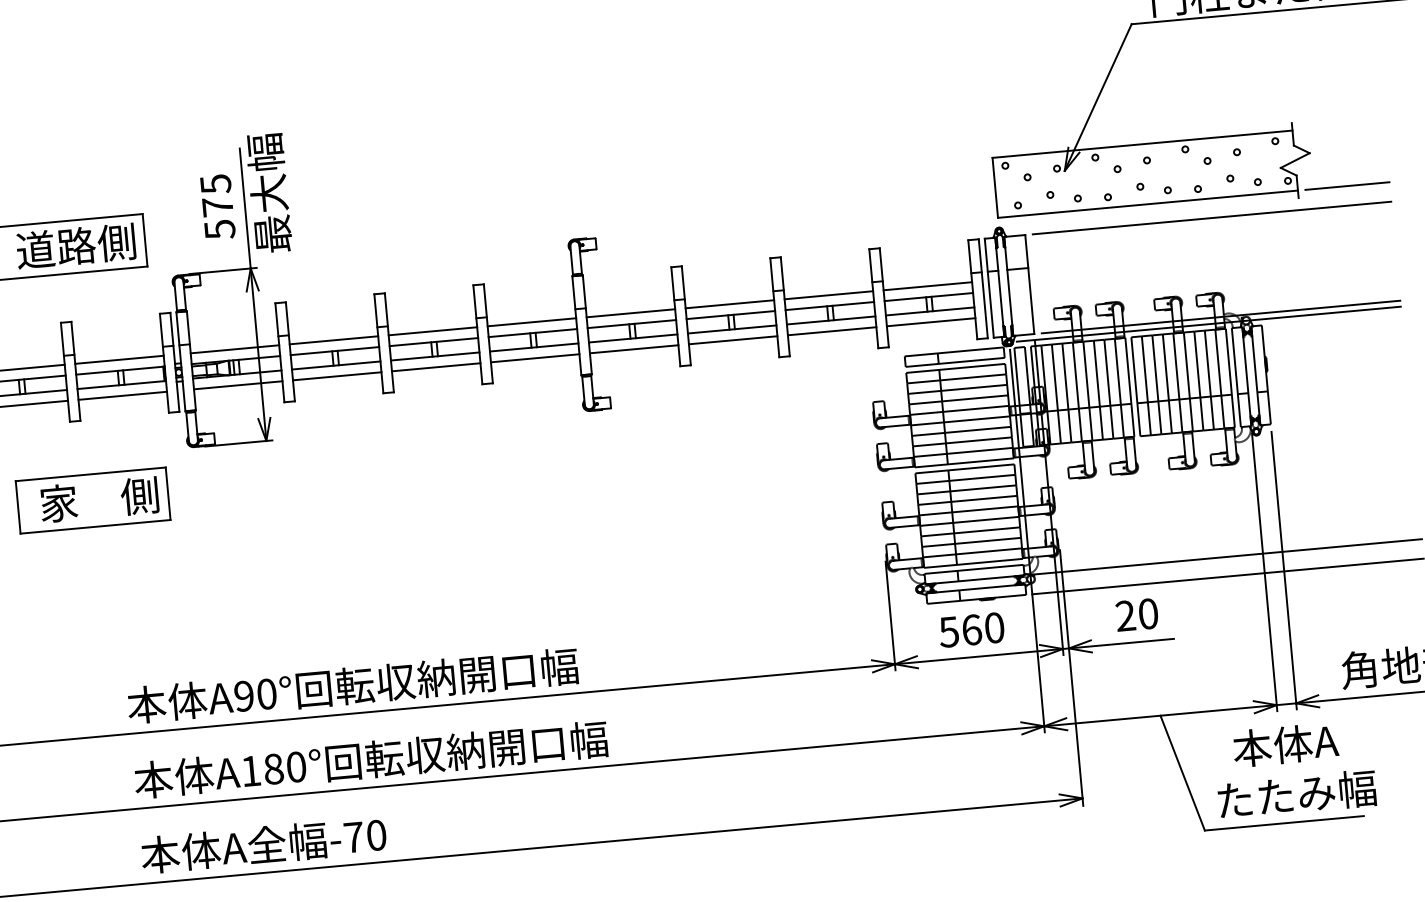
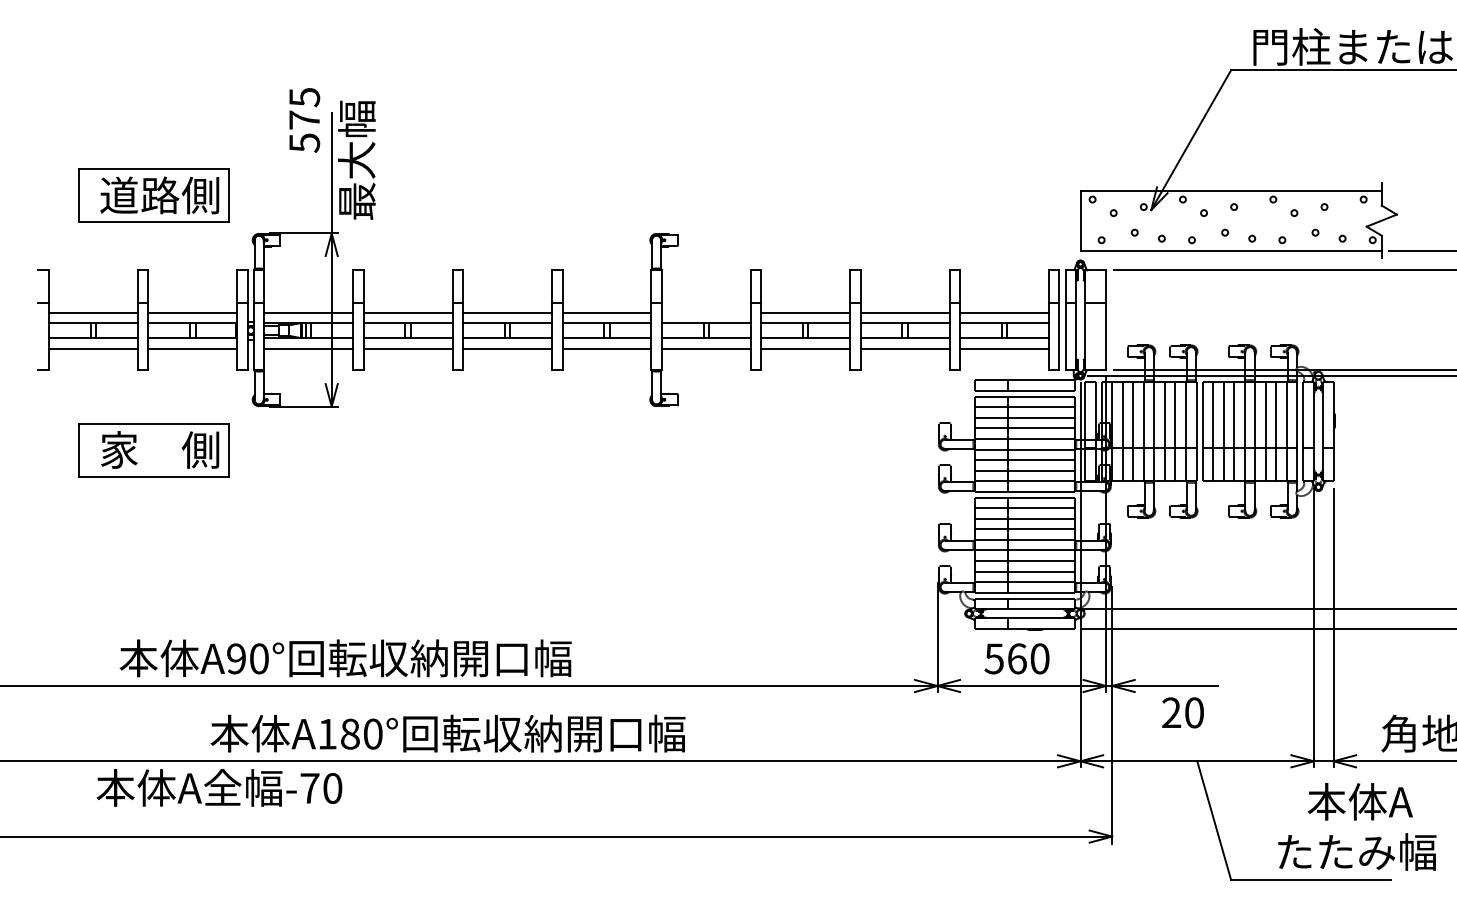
text: (217, 207) -> (304, 120), moved
line: (630, 313) -> (705, 312), removed
text: (1136, 614) -> (1182, 712), moved
text: (352, 686) -> (345, 658), moved
text: (1284, 744) -> (1359, 801), moved
text: (370, 759) -> (447, 733), moved
text: (1297, 793) -> (1357, 851), moved
text: (263, 844) -> (219, 787), moved

